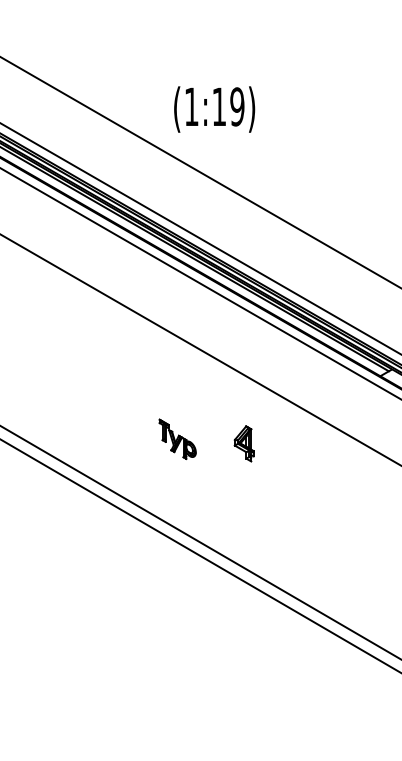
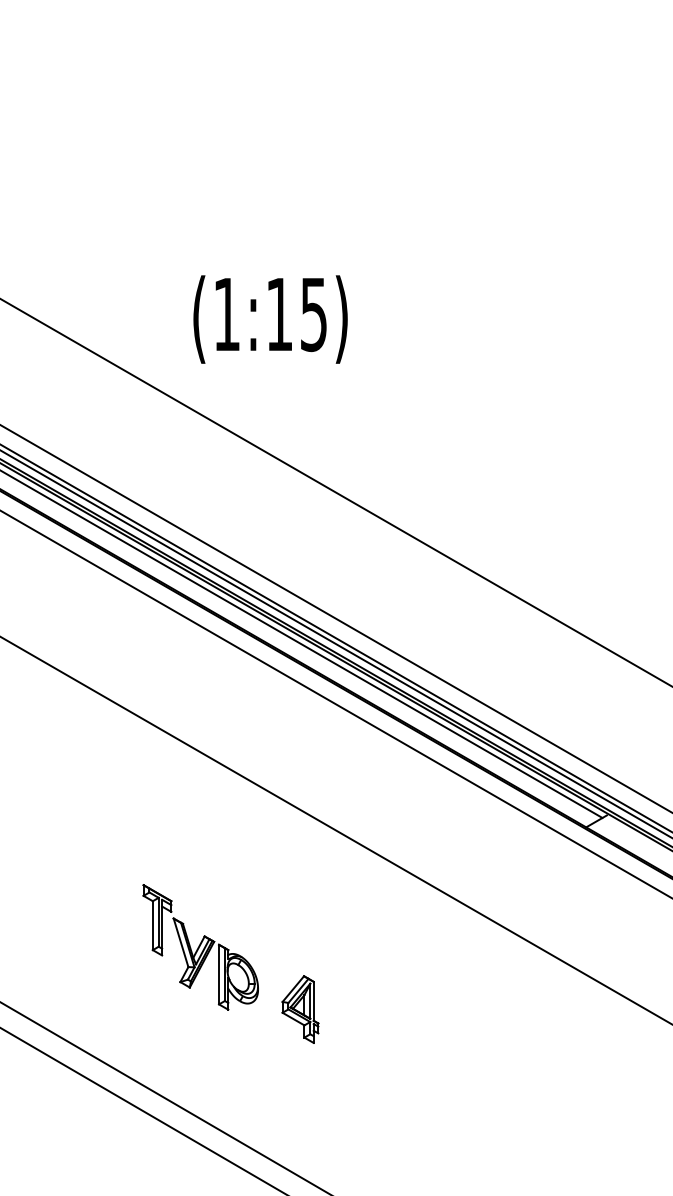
text: (237, 106) -> (314, 313), (1:19) -> (1:15)
part: (177, 439) -> (199, 947), size x1.67
part: (243, 443) -> (298, 1008), moved

